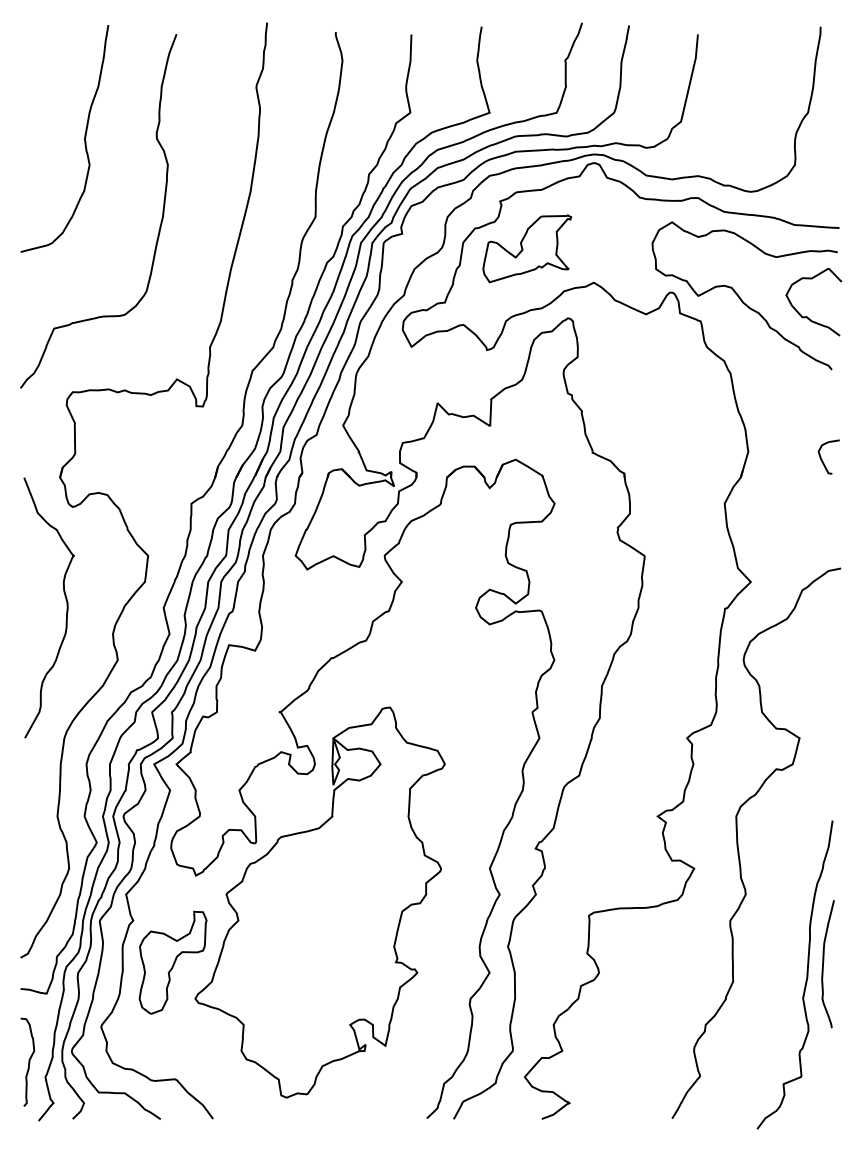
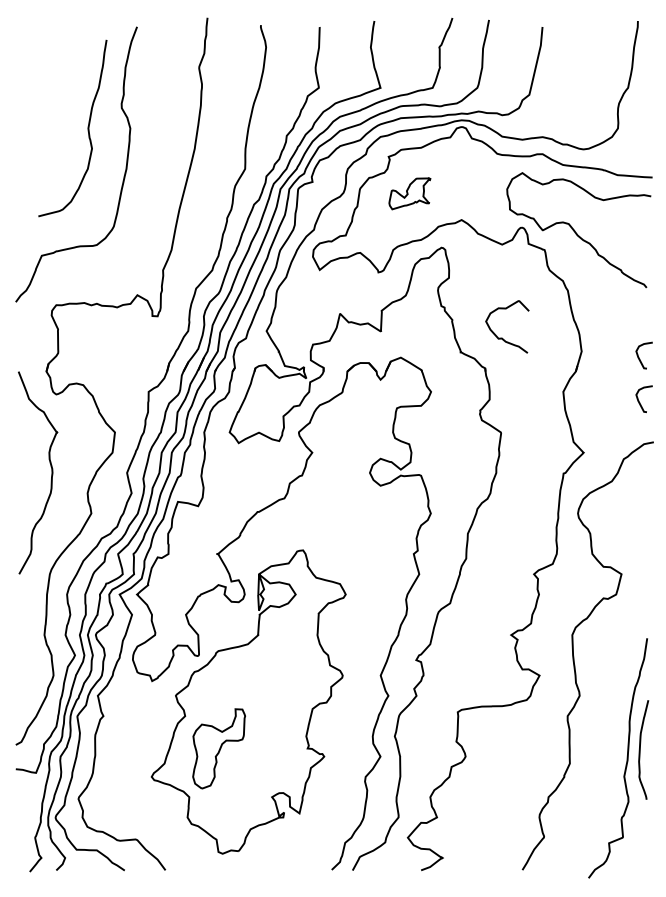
curve: (84, 138) -> (88, 128), moved
part: (527, 248) -> (409, 193), size x0.6
curve: (807, 316) -> (502, 338), moved
curve: (822, 515) -> (639, 401), added
part: (172, 962) -> (218, 748), moved
curve: (28, 1061) -> (21, 825), removed

